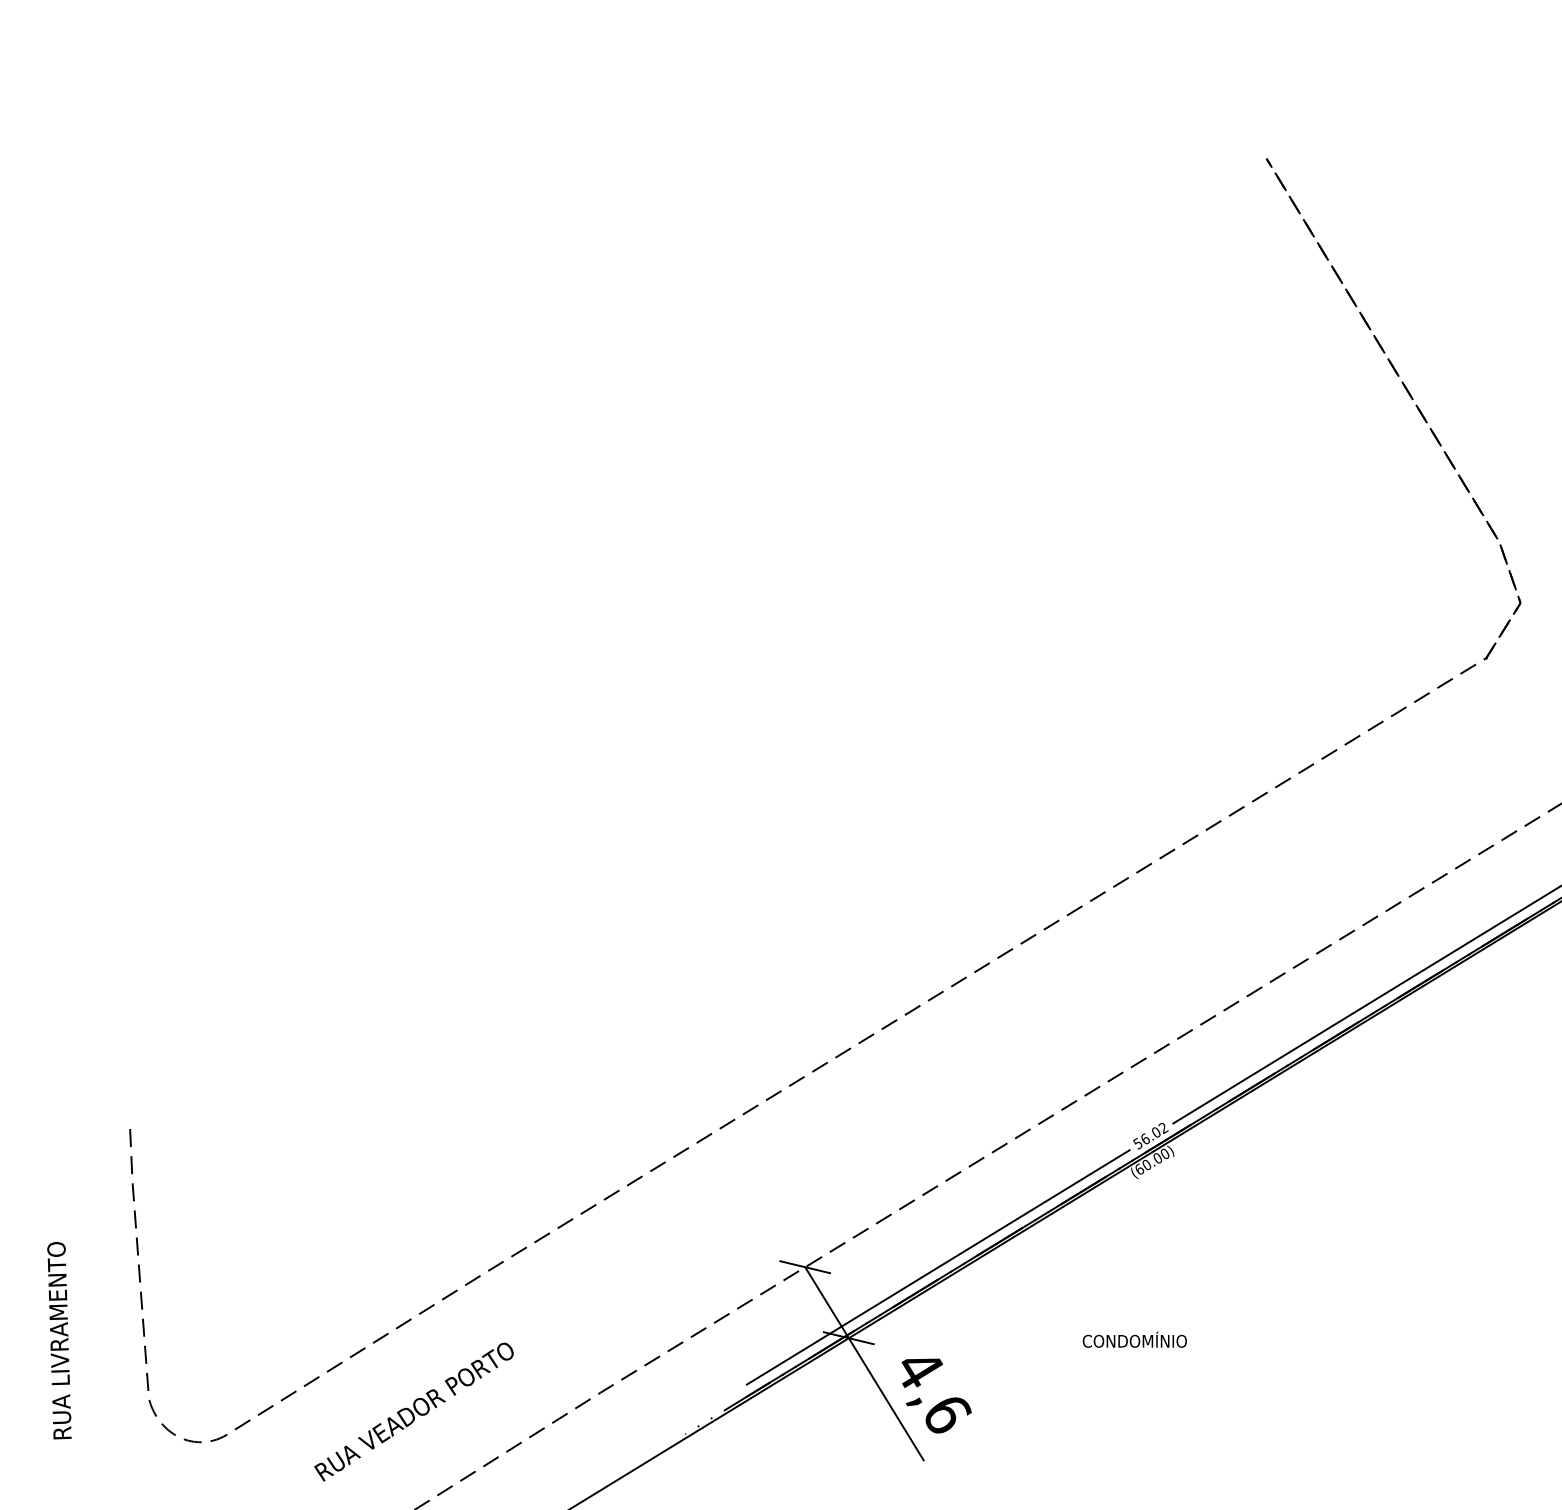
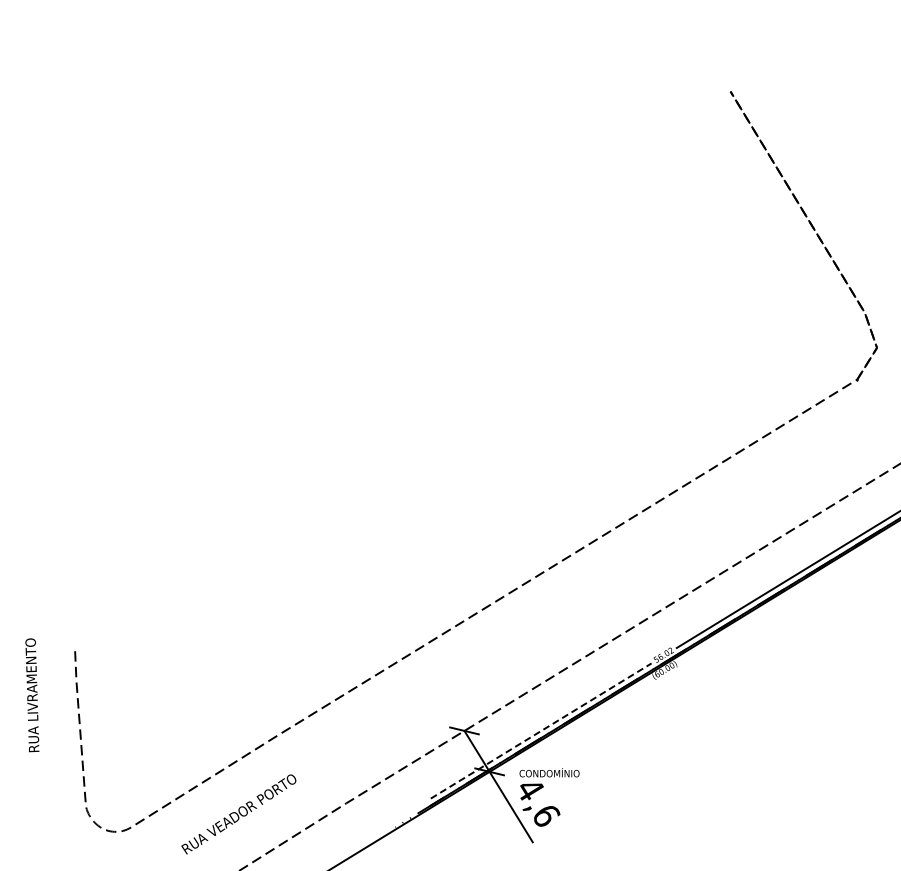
line: (938, 1266) -> (541, 730), solid -> dashed
text: (1134, 1339) -> (549, 772), moved
text: (59, 1341) -> (32, 695), moved

